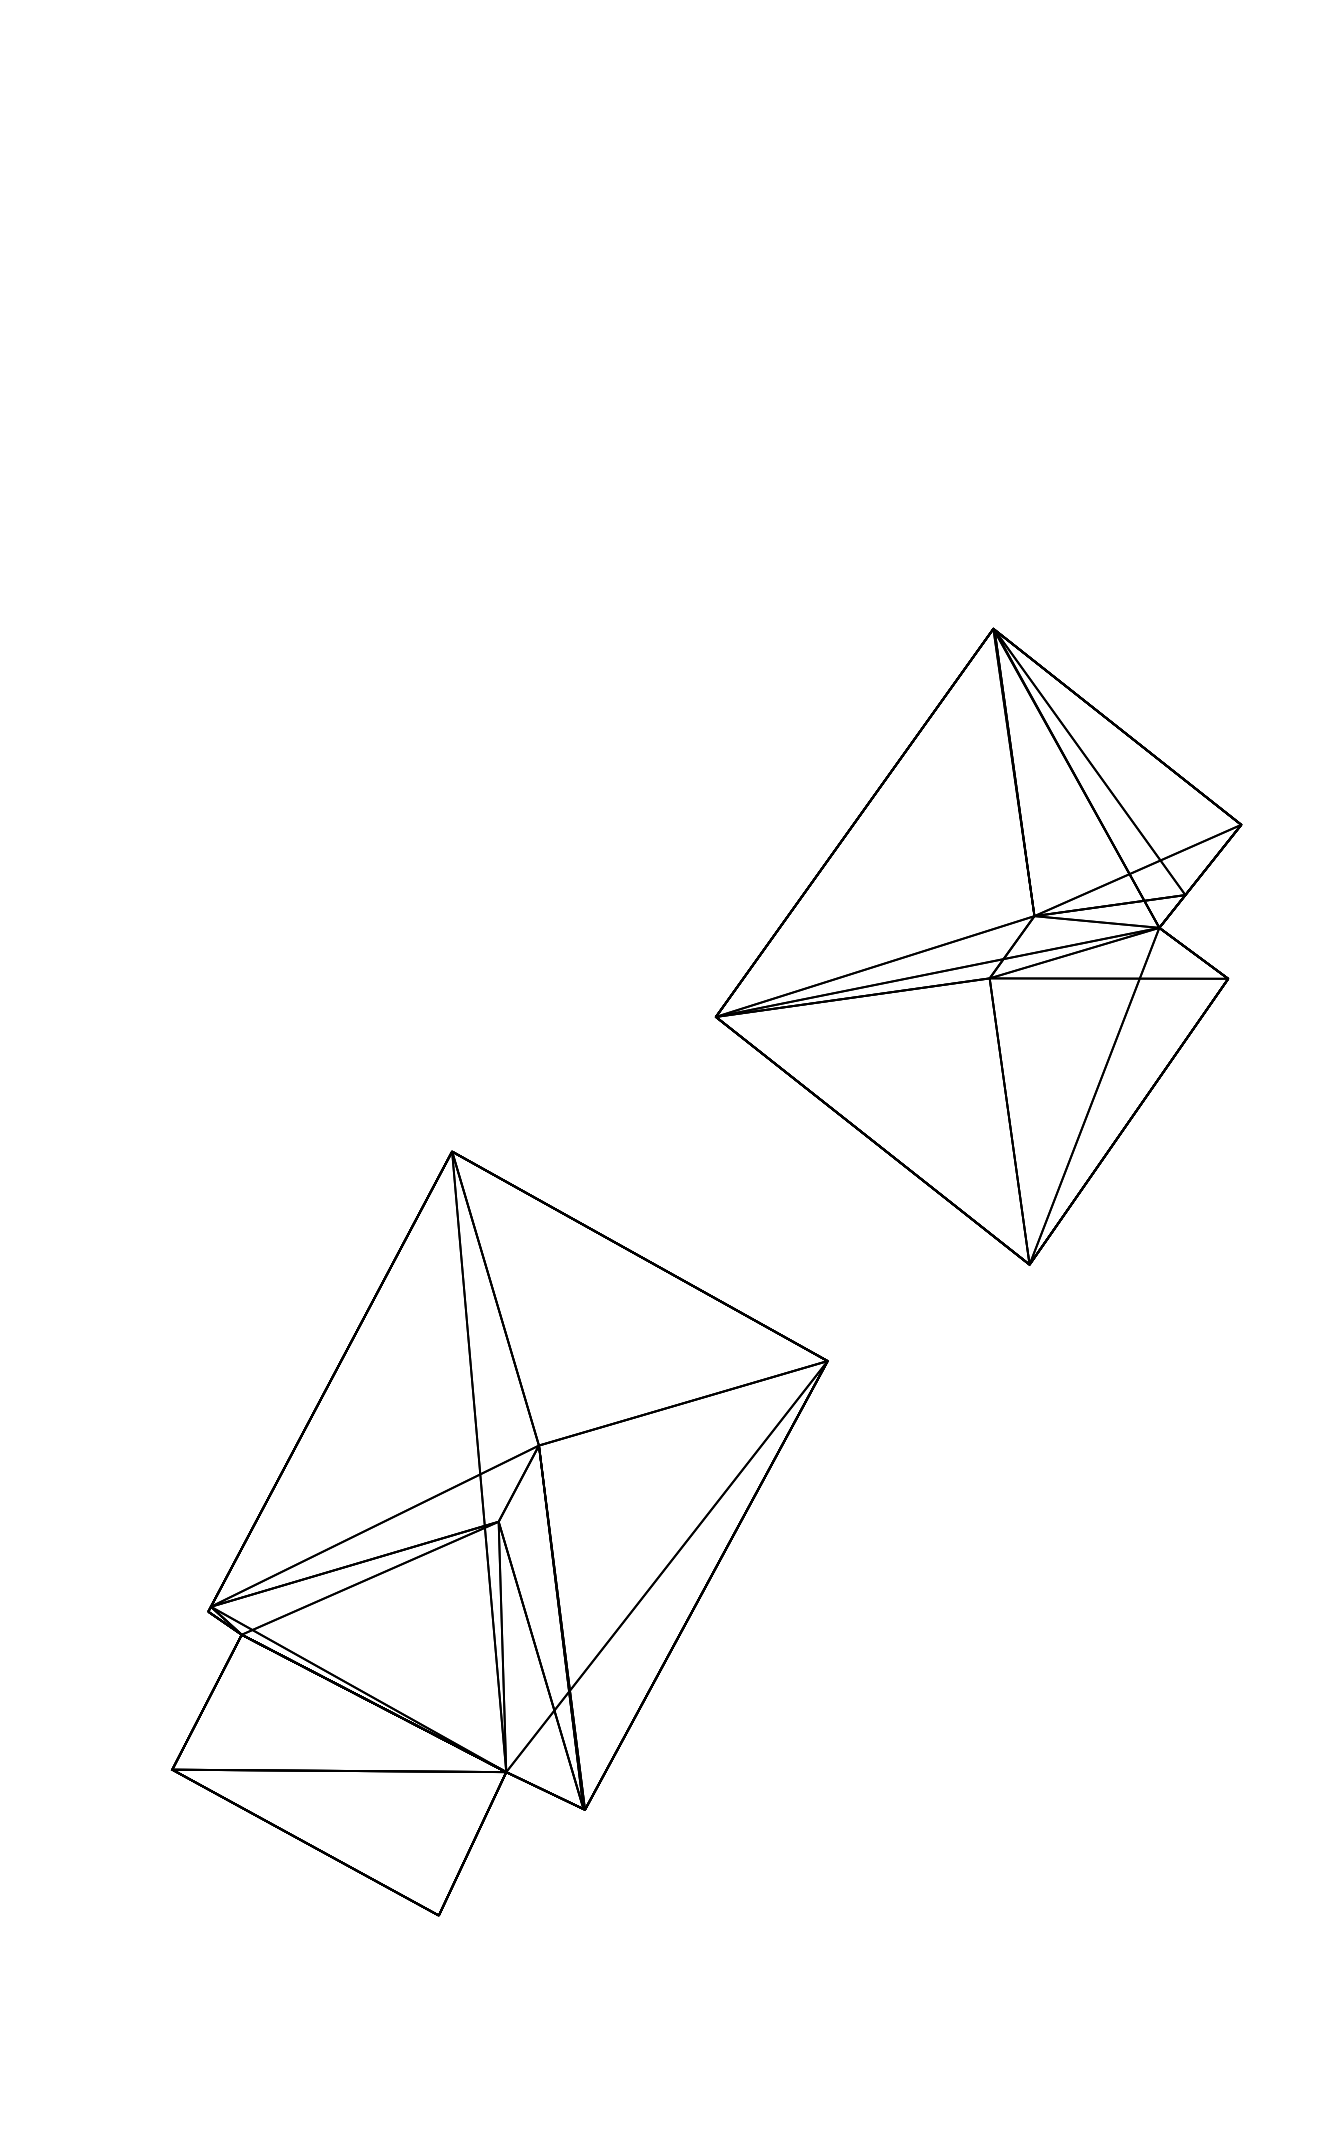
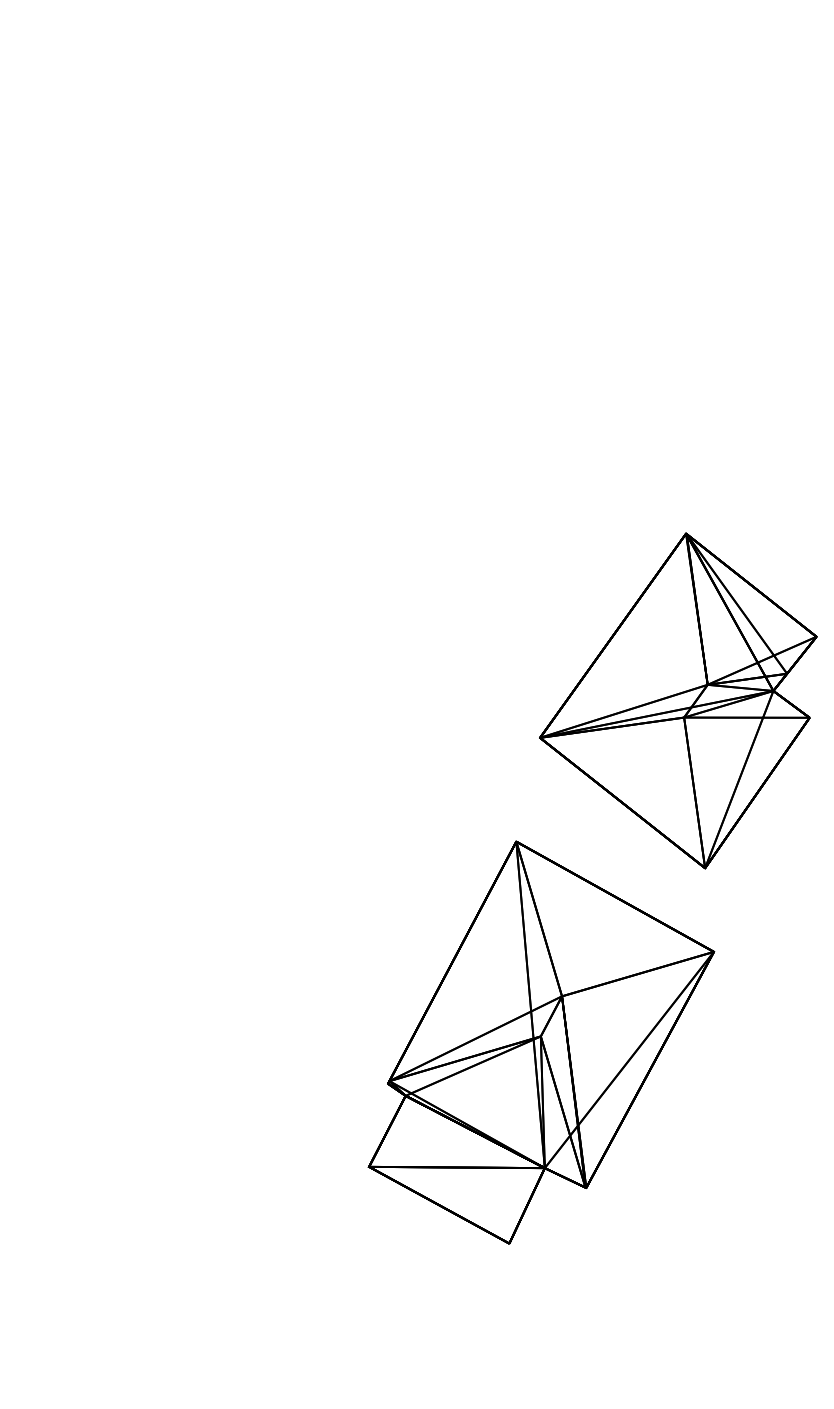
part: (499, 1533) -> (541, 1042), moved

